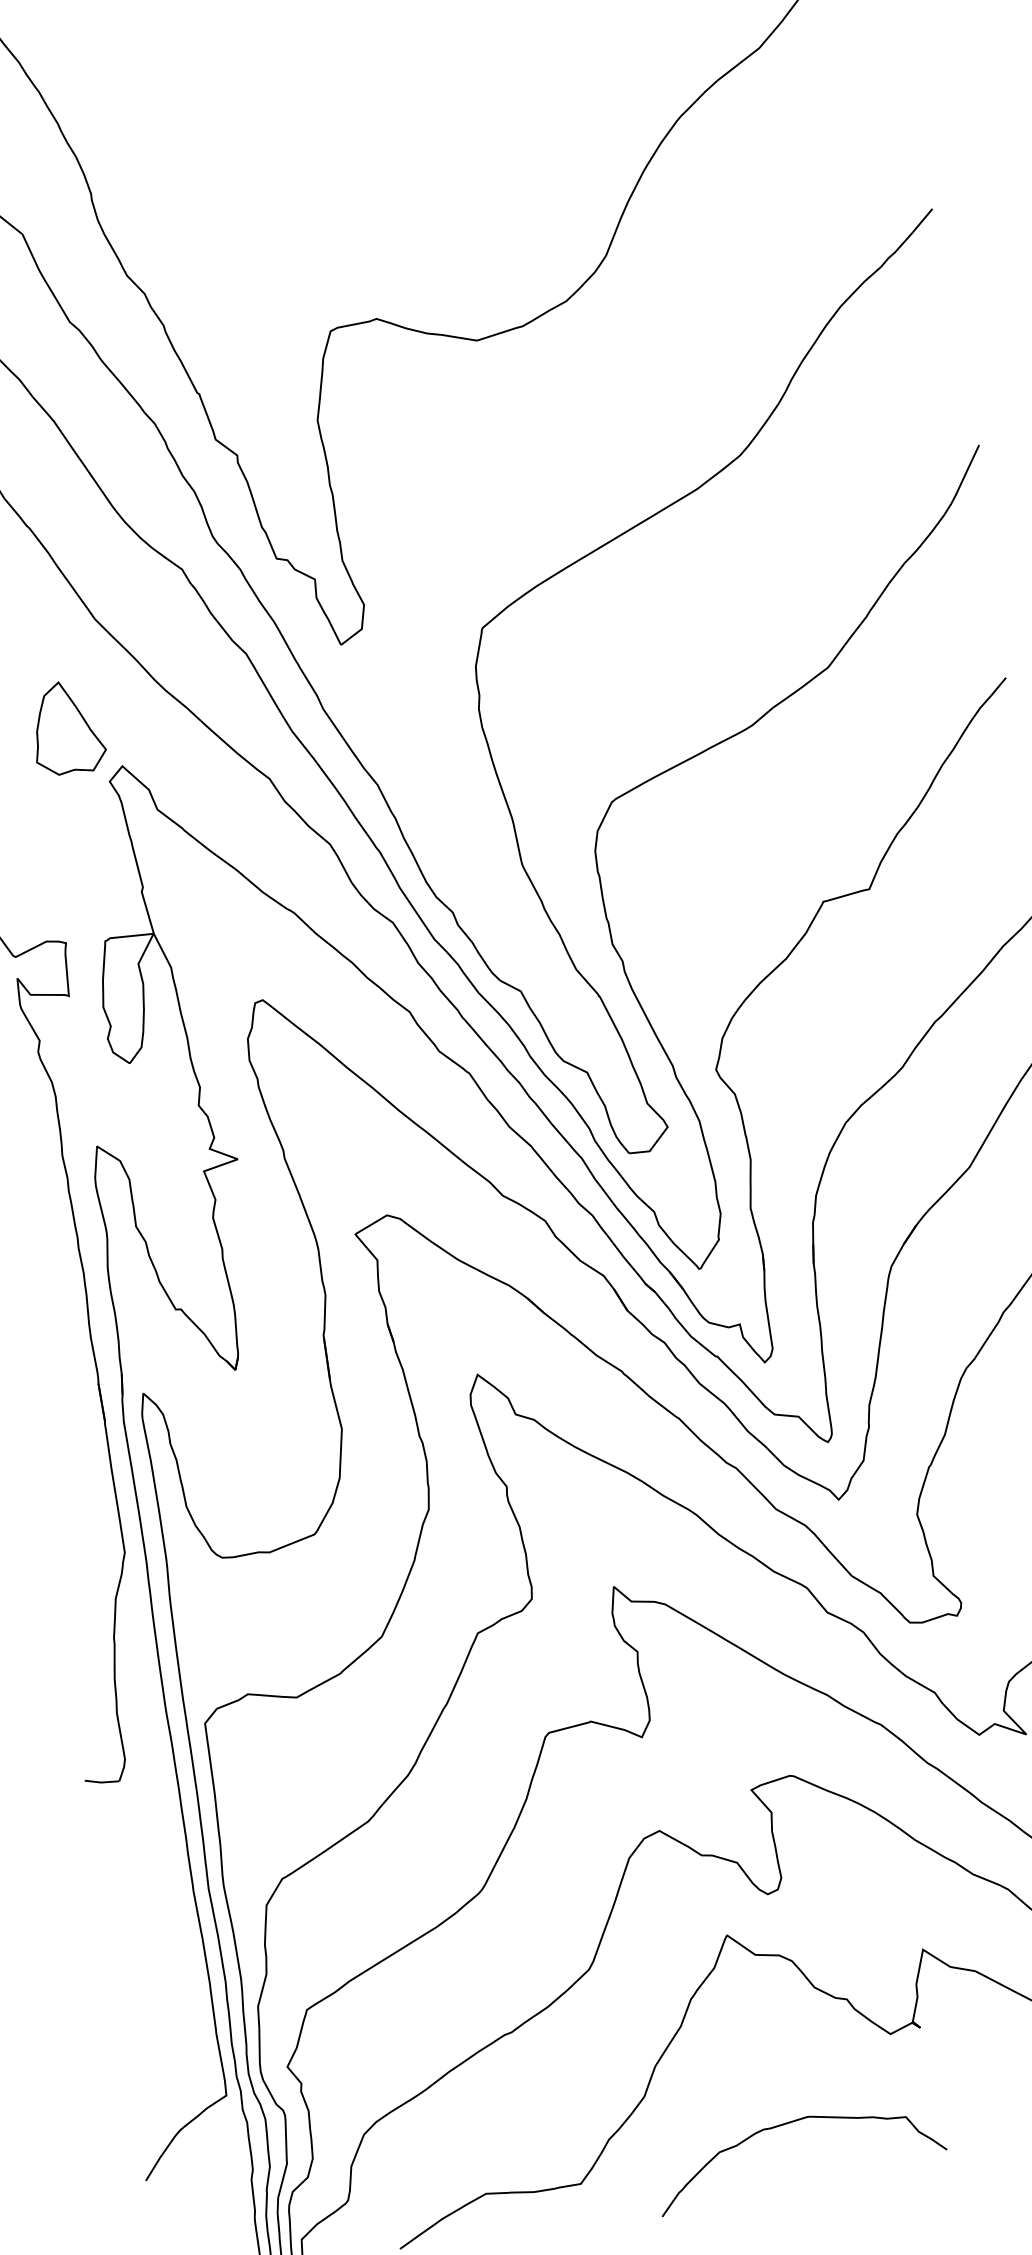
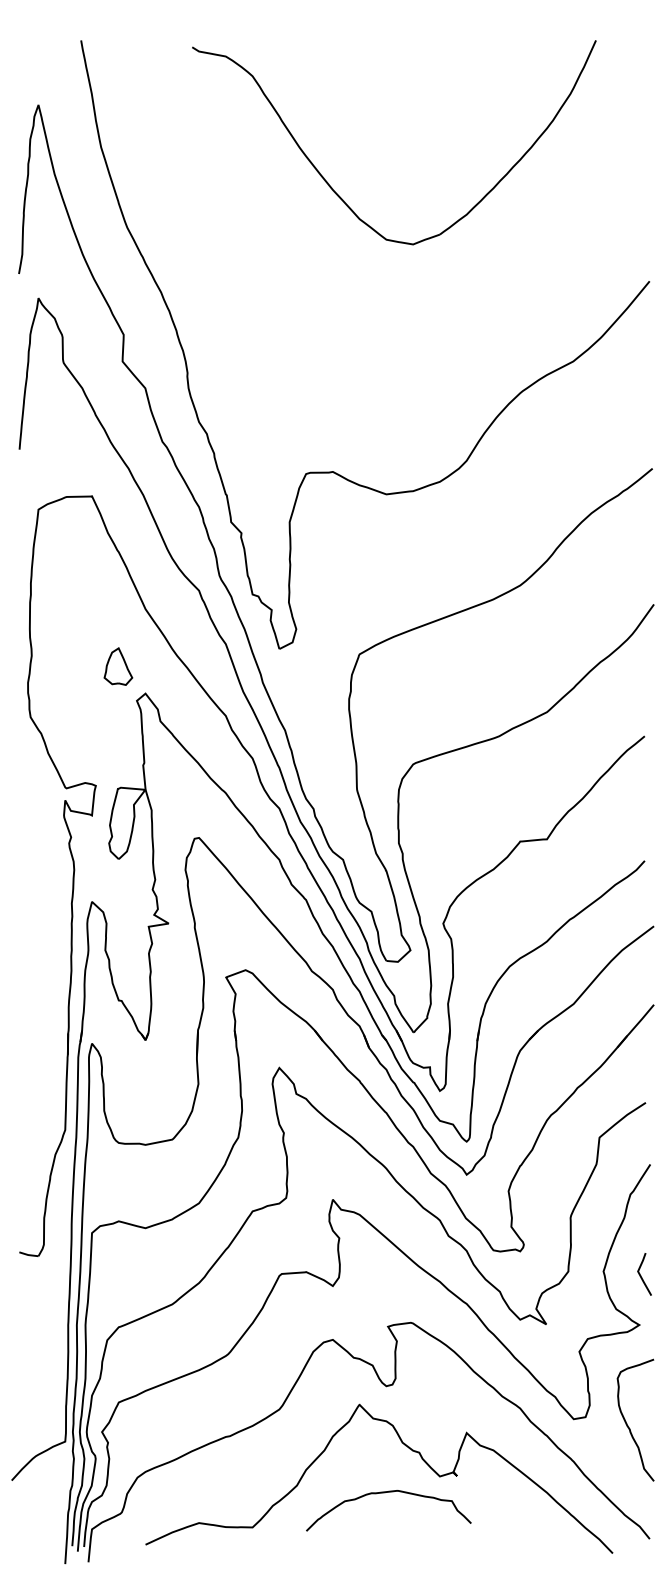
part: (66, 727) -> (118, 666), size x0.7
curve: (787, 2125) -> (385, 1493), moved

